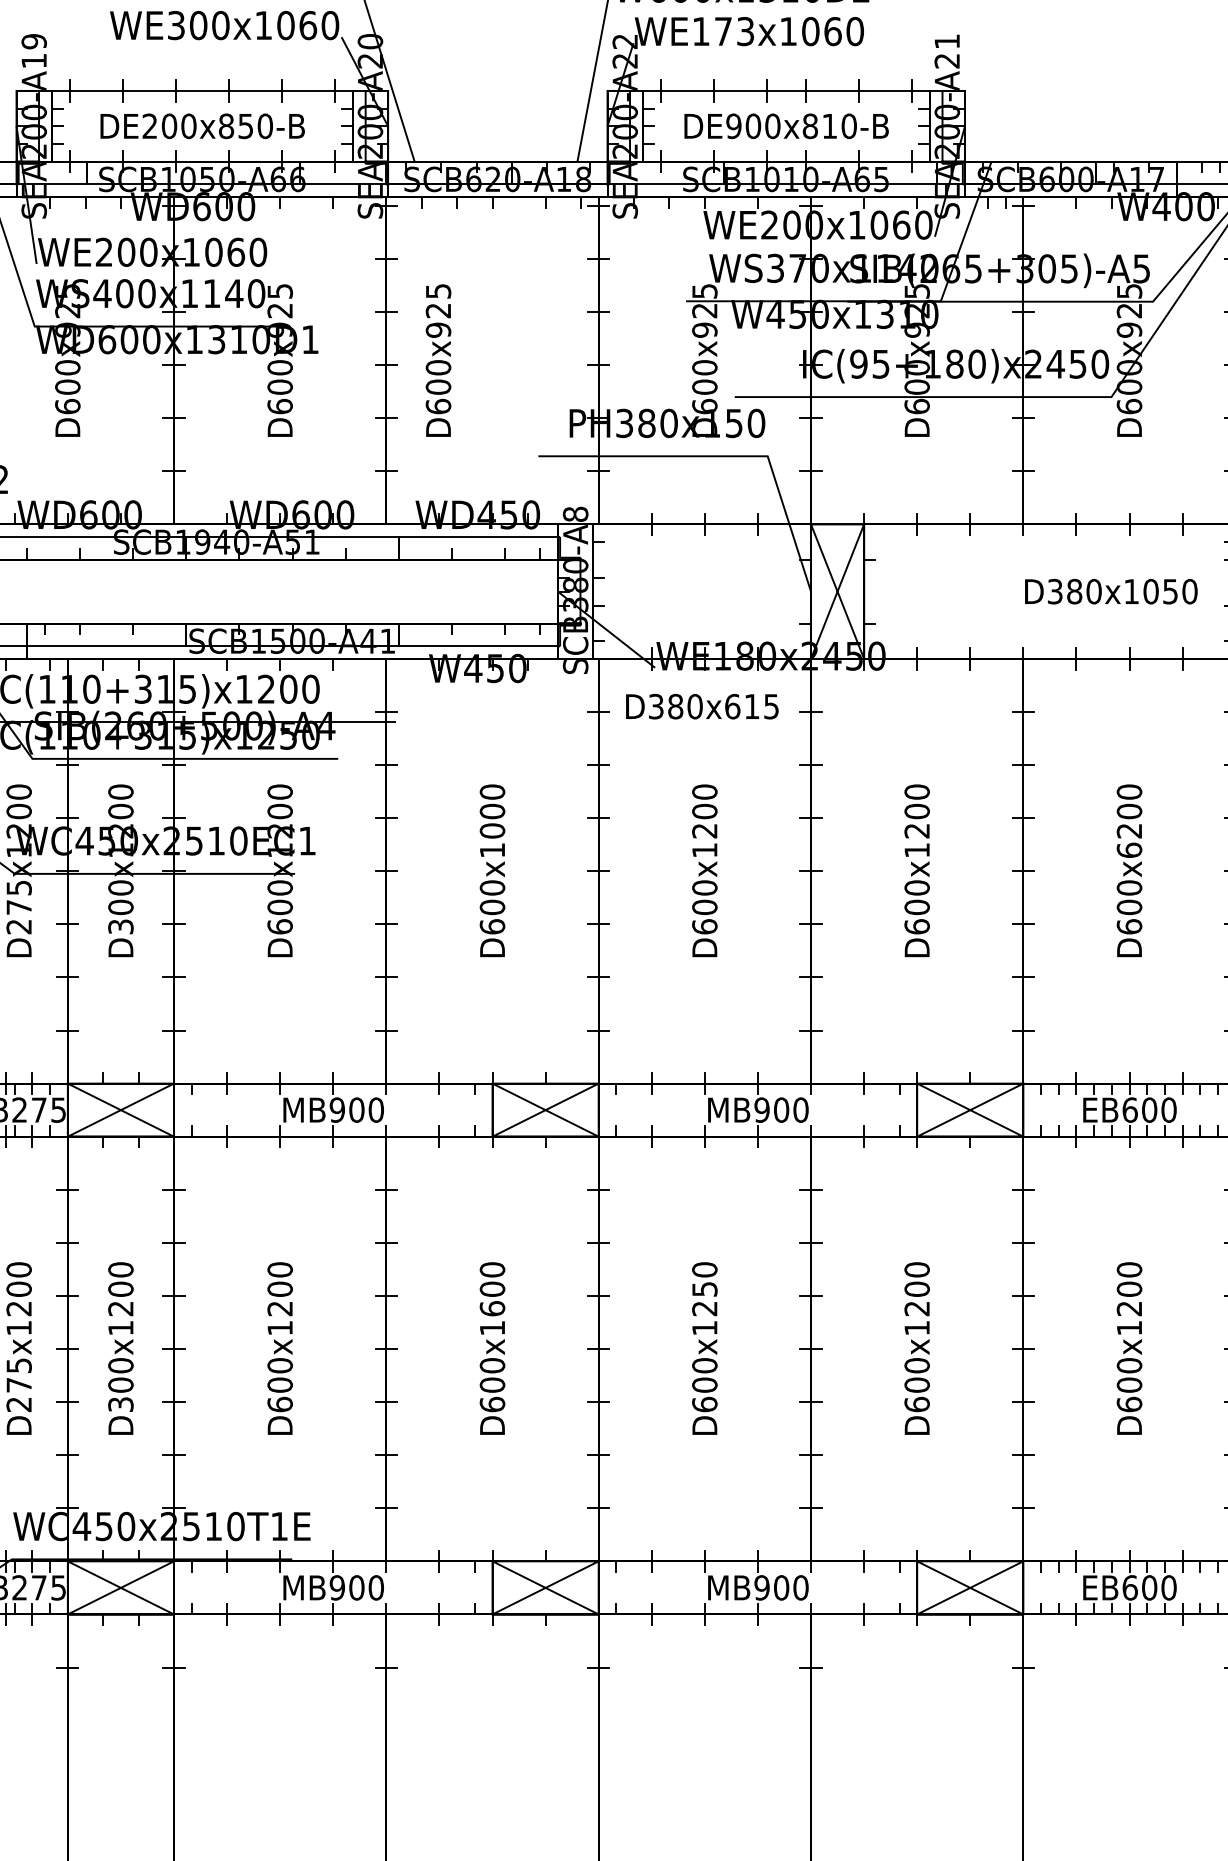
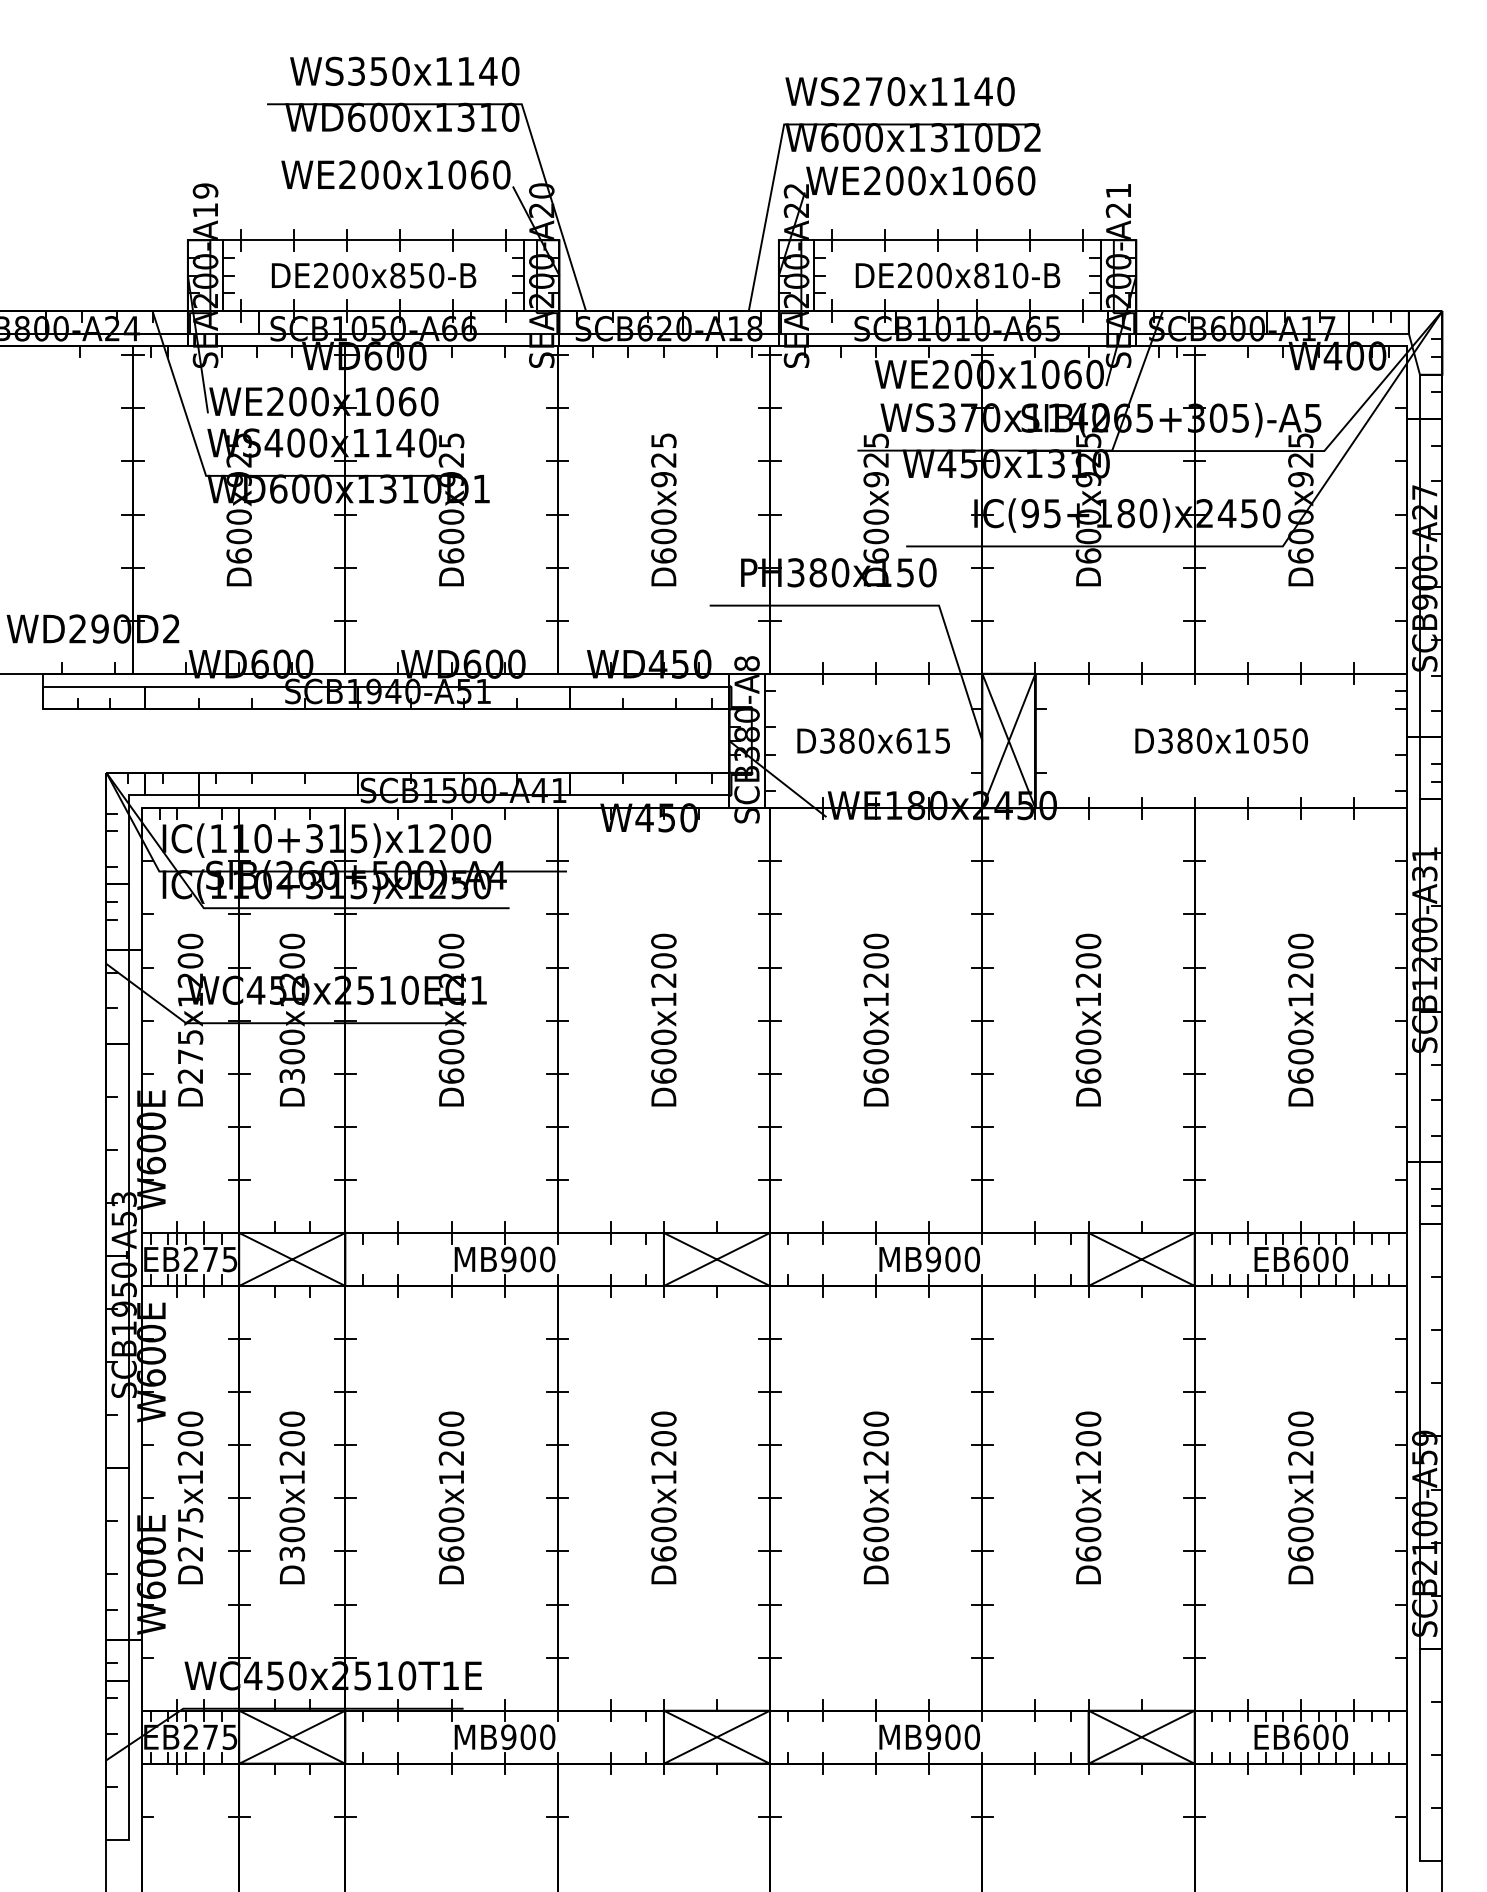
text: (176, 25) -> (347, 174), WE300x1060 -> WE200x1060
text: (723, 31) -> (894, 180), WE173x1060 -> WE200x1060
text: (733, 126) -> (904, 275), DE900x810-B -> DE200x810-B
text: (438, 360) -> (663, 509), moved
text: (1111, 591) -> (1221, 740), moved
text: (702, 706) -> (873, 740), moved
text: (492, 830) -> (663, 979), D600x1000 -> D600x1200
text: (1129, 850) -> (1300, 999), D600x6200 -> D600x1200
text: (704, 1289) -> (875, 1438), D600x1250 -> D600x1200
text: (492, 1308) -> (663, 1457), D600x1600 -> D600x1200

